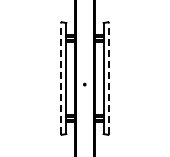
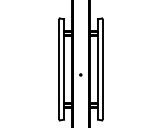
line: (60, 78) -> (58, 69), dashed -> solid
line: (109, 78) -> (103, 69), dashed -> solid

